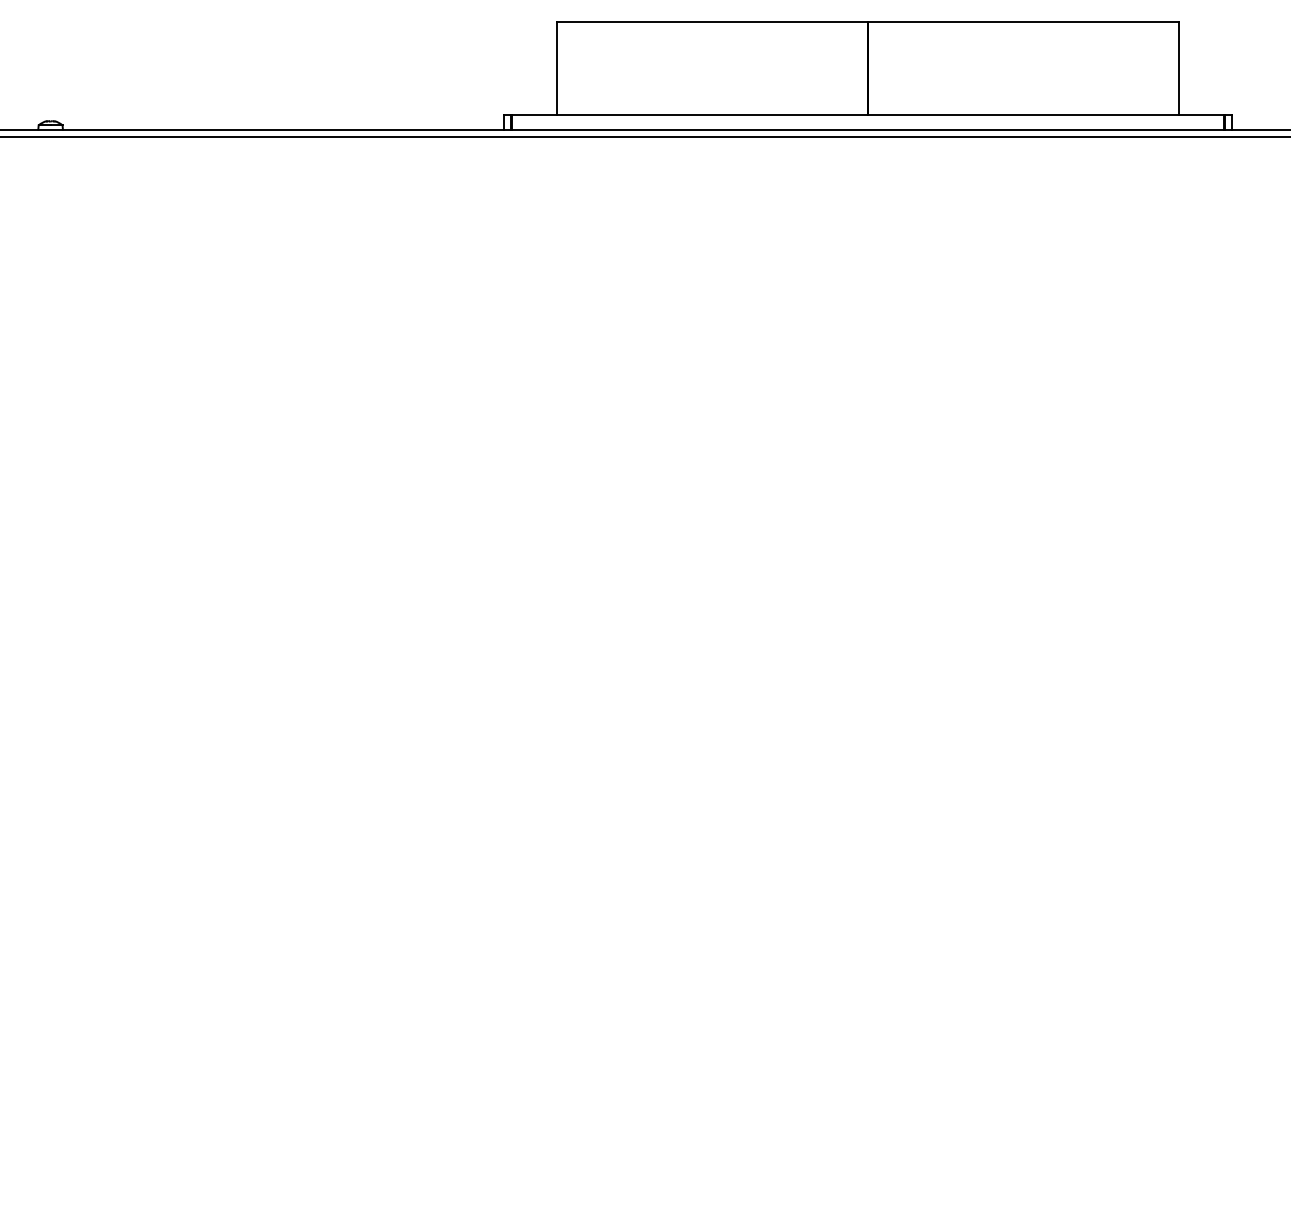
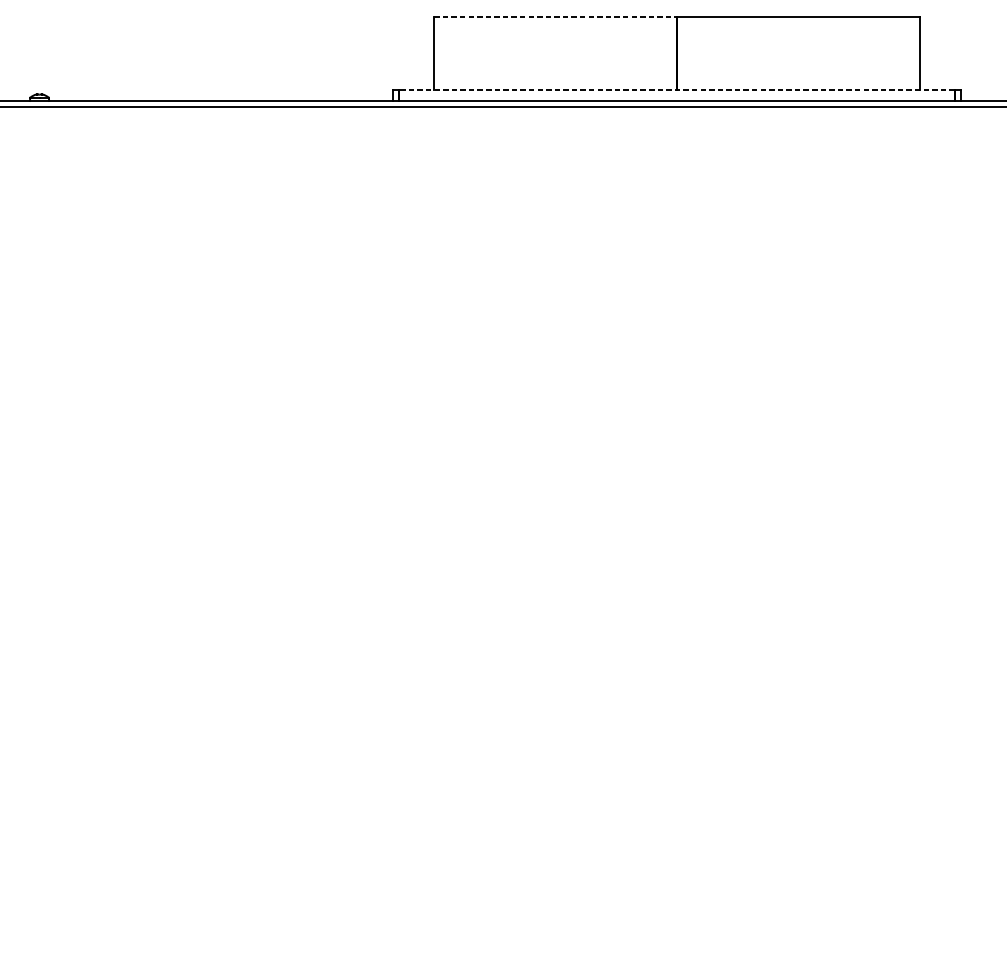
line: (712, 22) -> (555, 17), solid -> dashed
line: (867, 115) -> (676, 90), solid -> dashed

